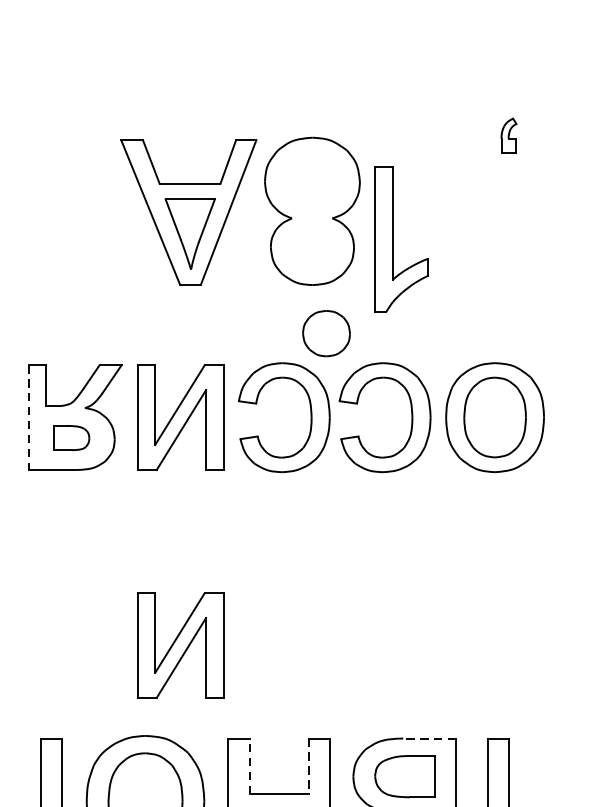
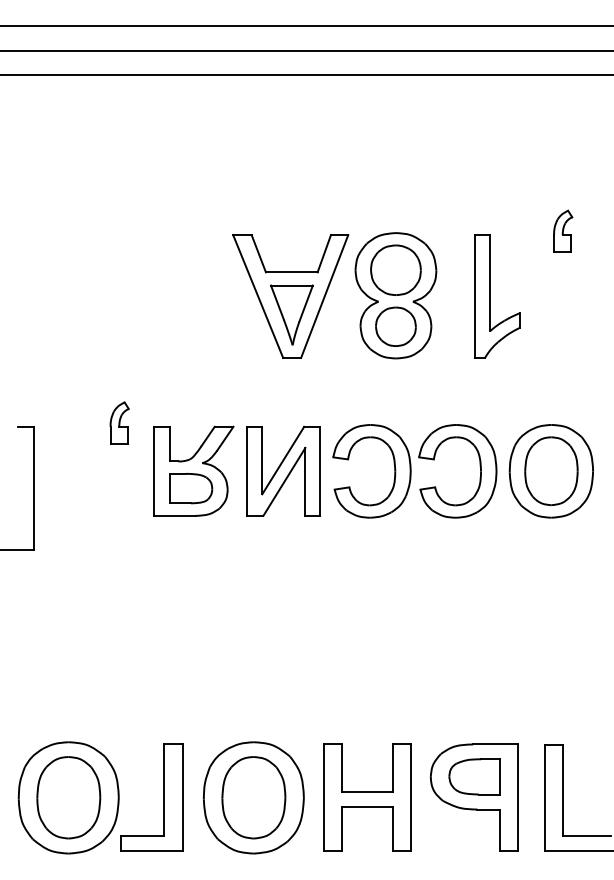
part: (509, 134) -> (563, 230), size x1.43
part: (311, 180) -> (395, 269), added
part: (392, 239) -> (490, 296), moved
part: (326, 333) -> (395, 326), moved
line: (28, 417) -> (154, 471), dashed -> solid
part: (72, 437) -> (191, 488), size x1.43
part: (180, 644) -> (283, 664), removed
line: (429, 738) -> (495, 744), dashed -> solid
line: (249, 766) -> (342, 768), dashed -> solid
line: (308, 766) -> (392, 768), dashed -> solid

